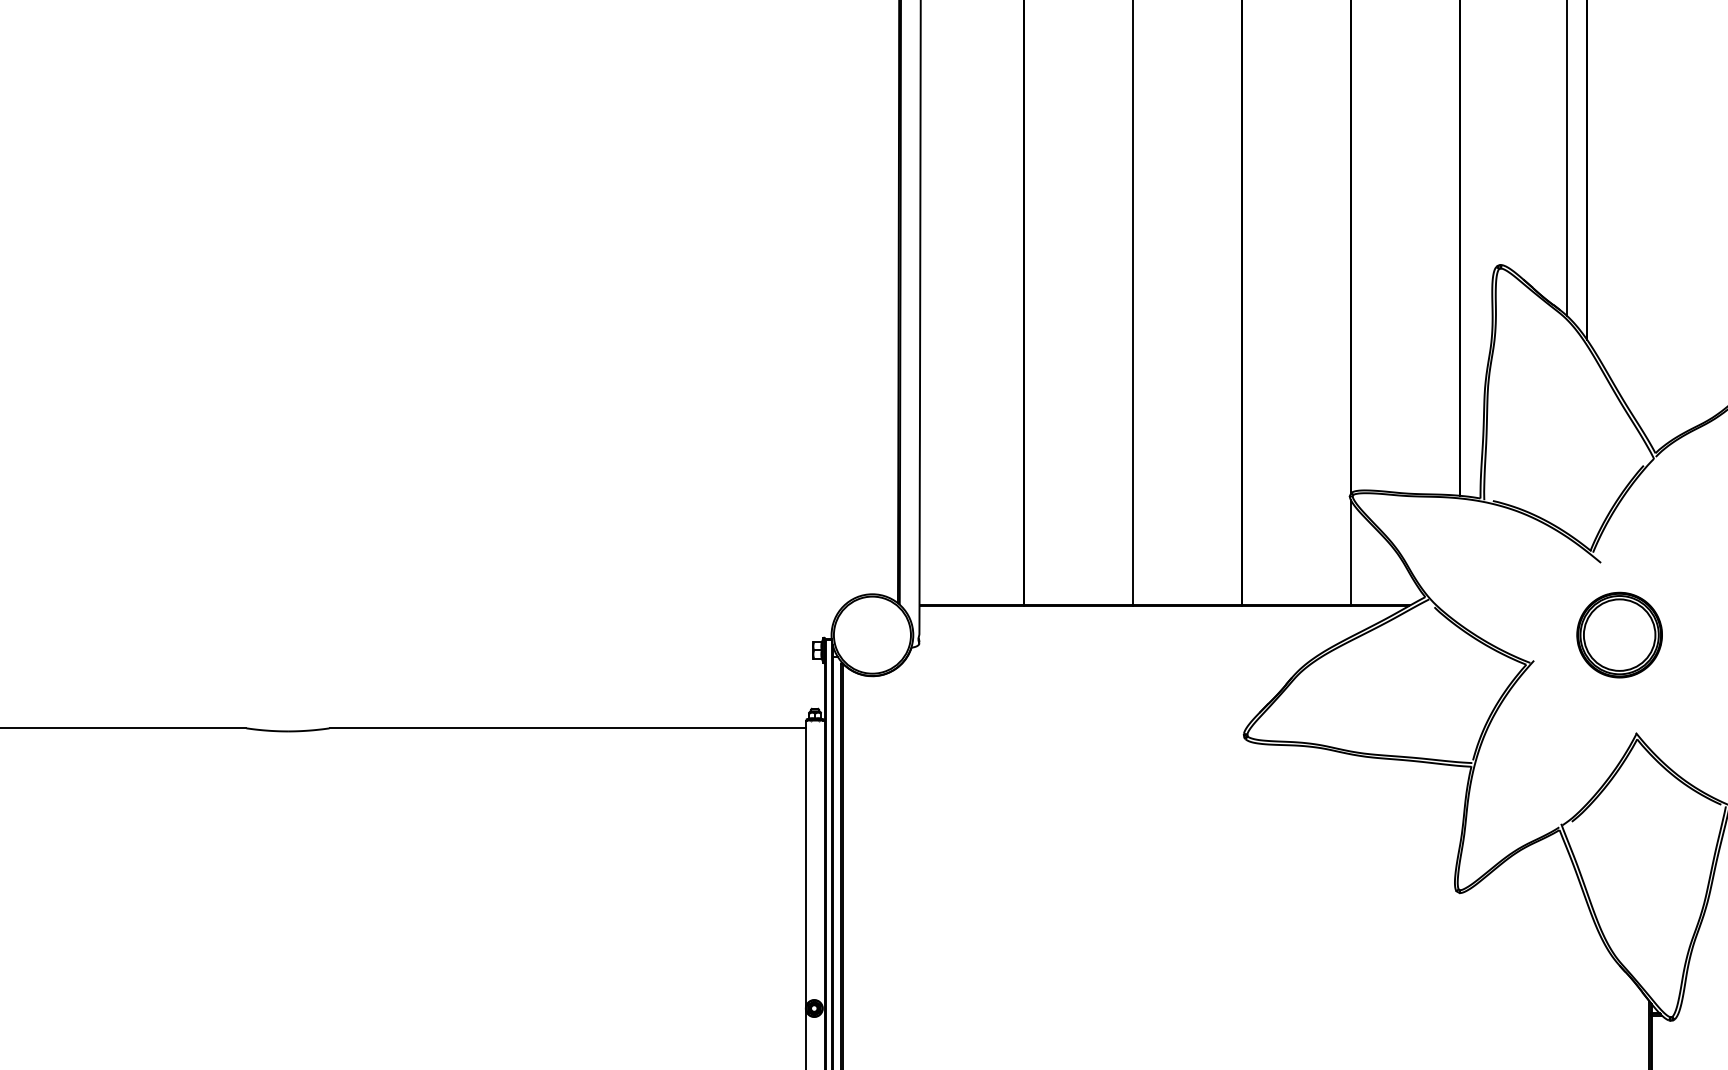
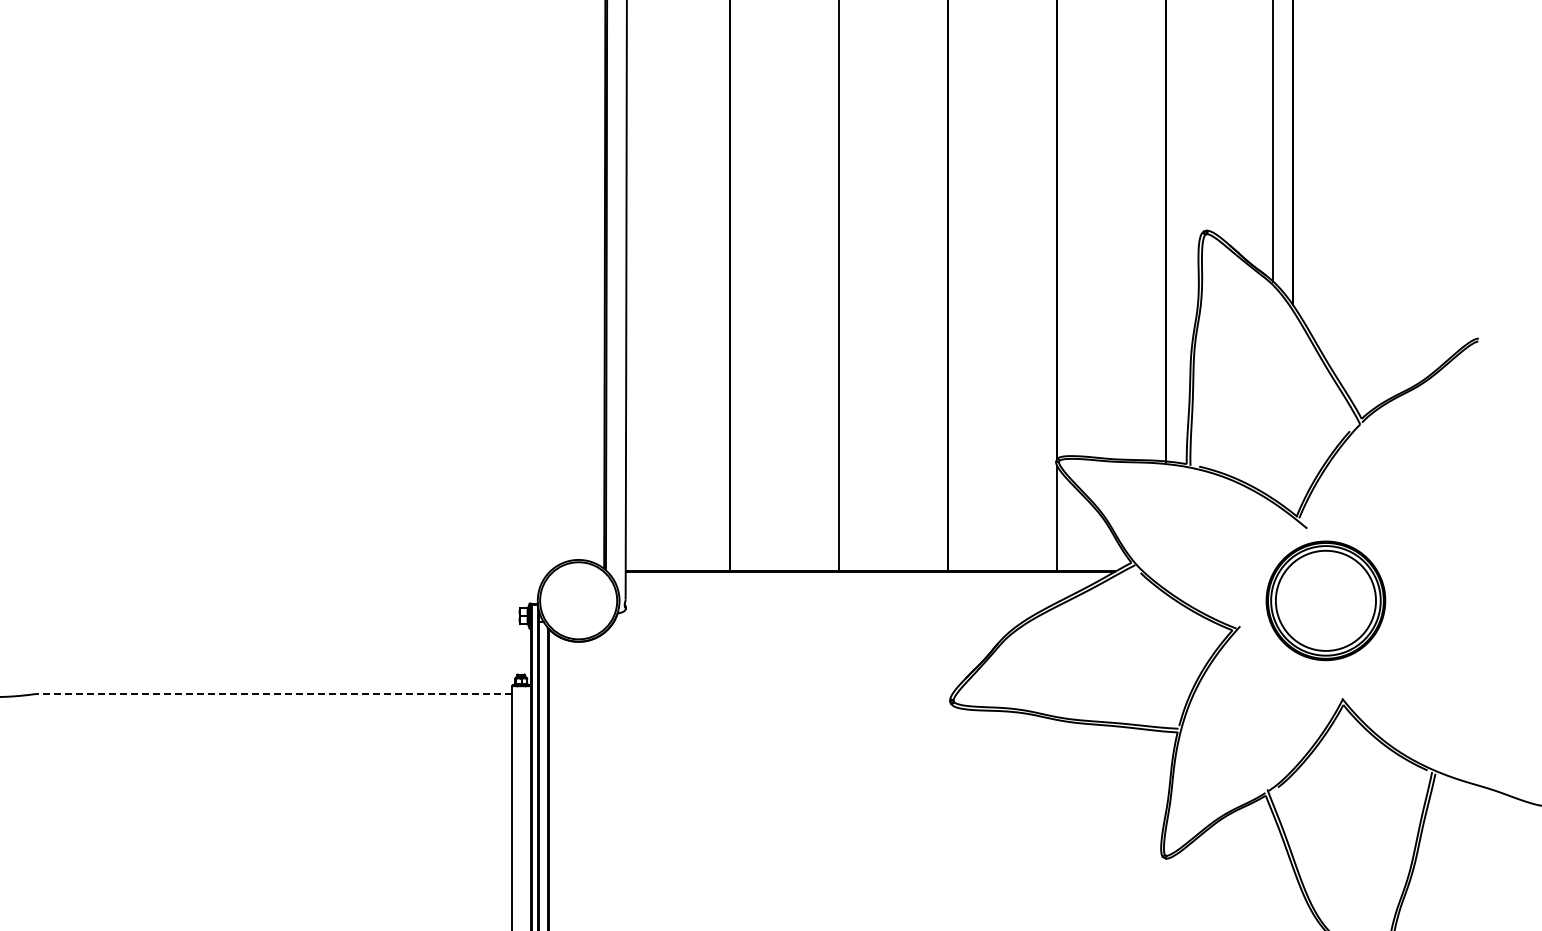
part: (1619, 634) -> (1325, 600), size x1.4
line: (567, 728) -> (273, 694), solid -> dashed

